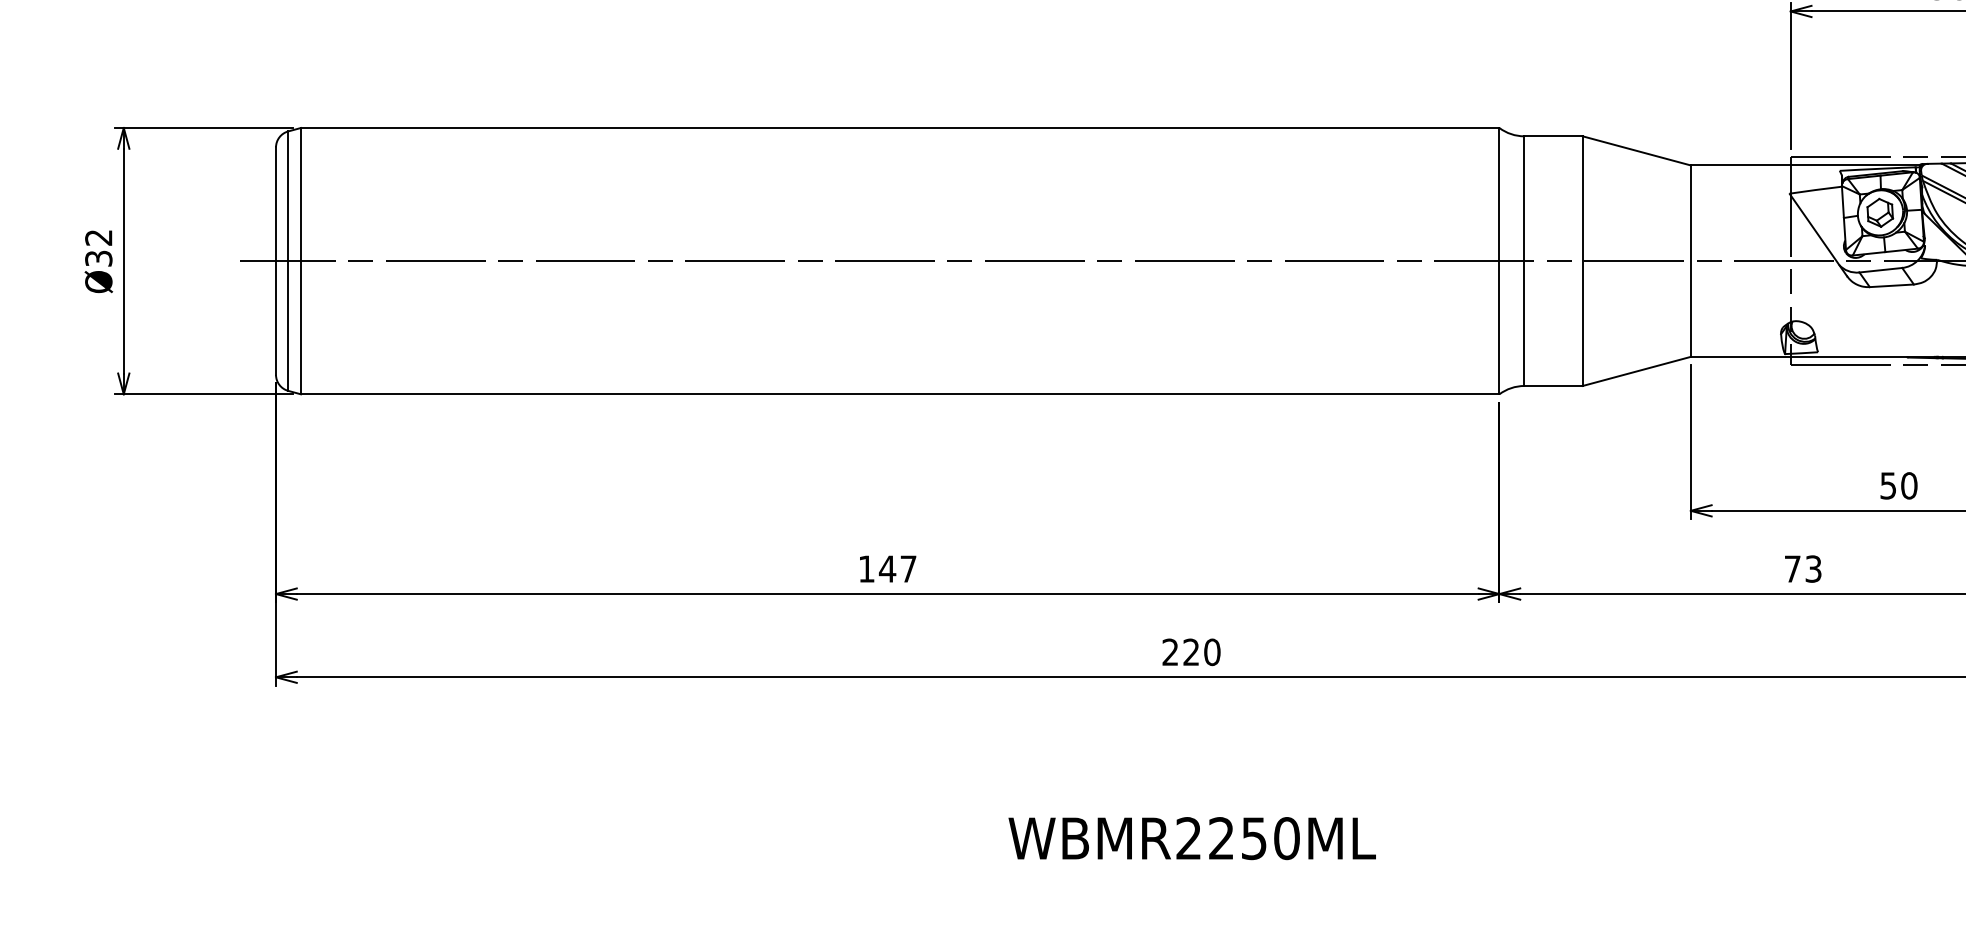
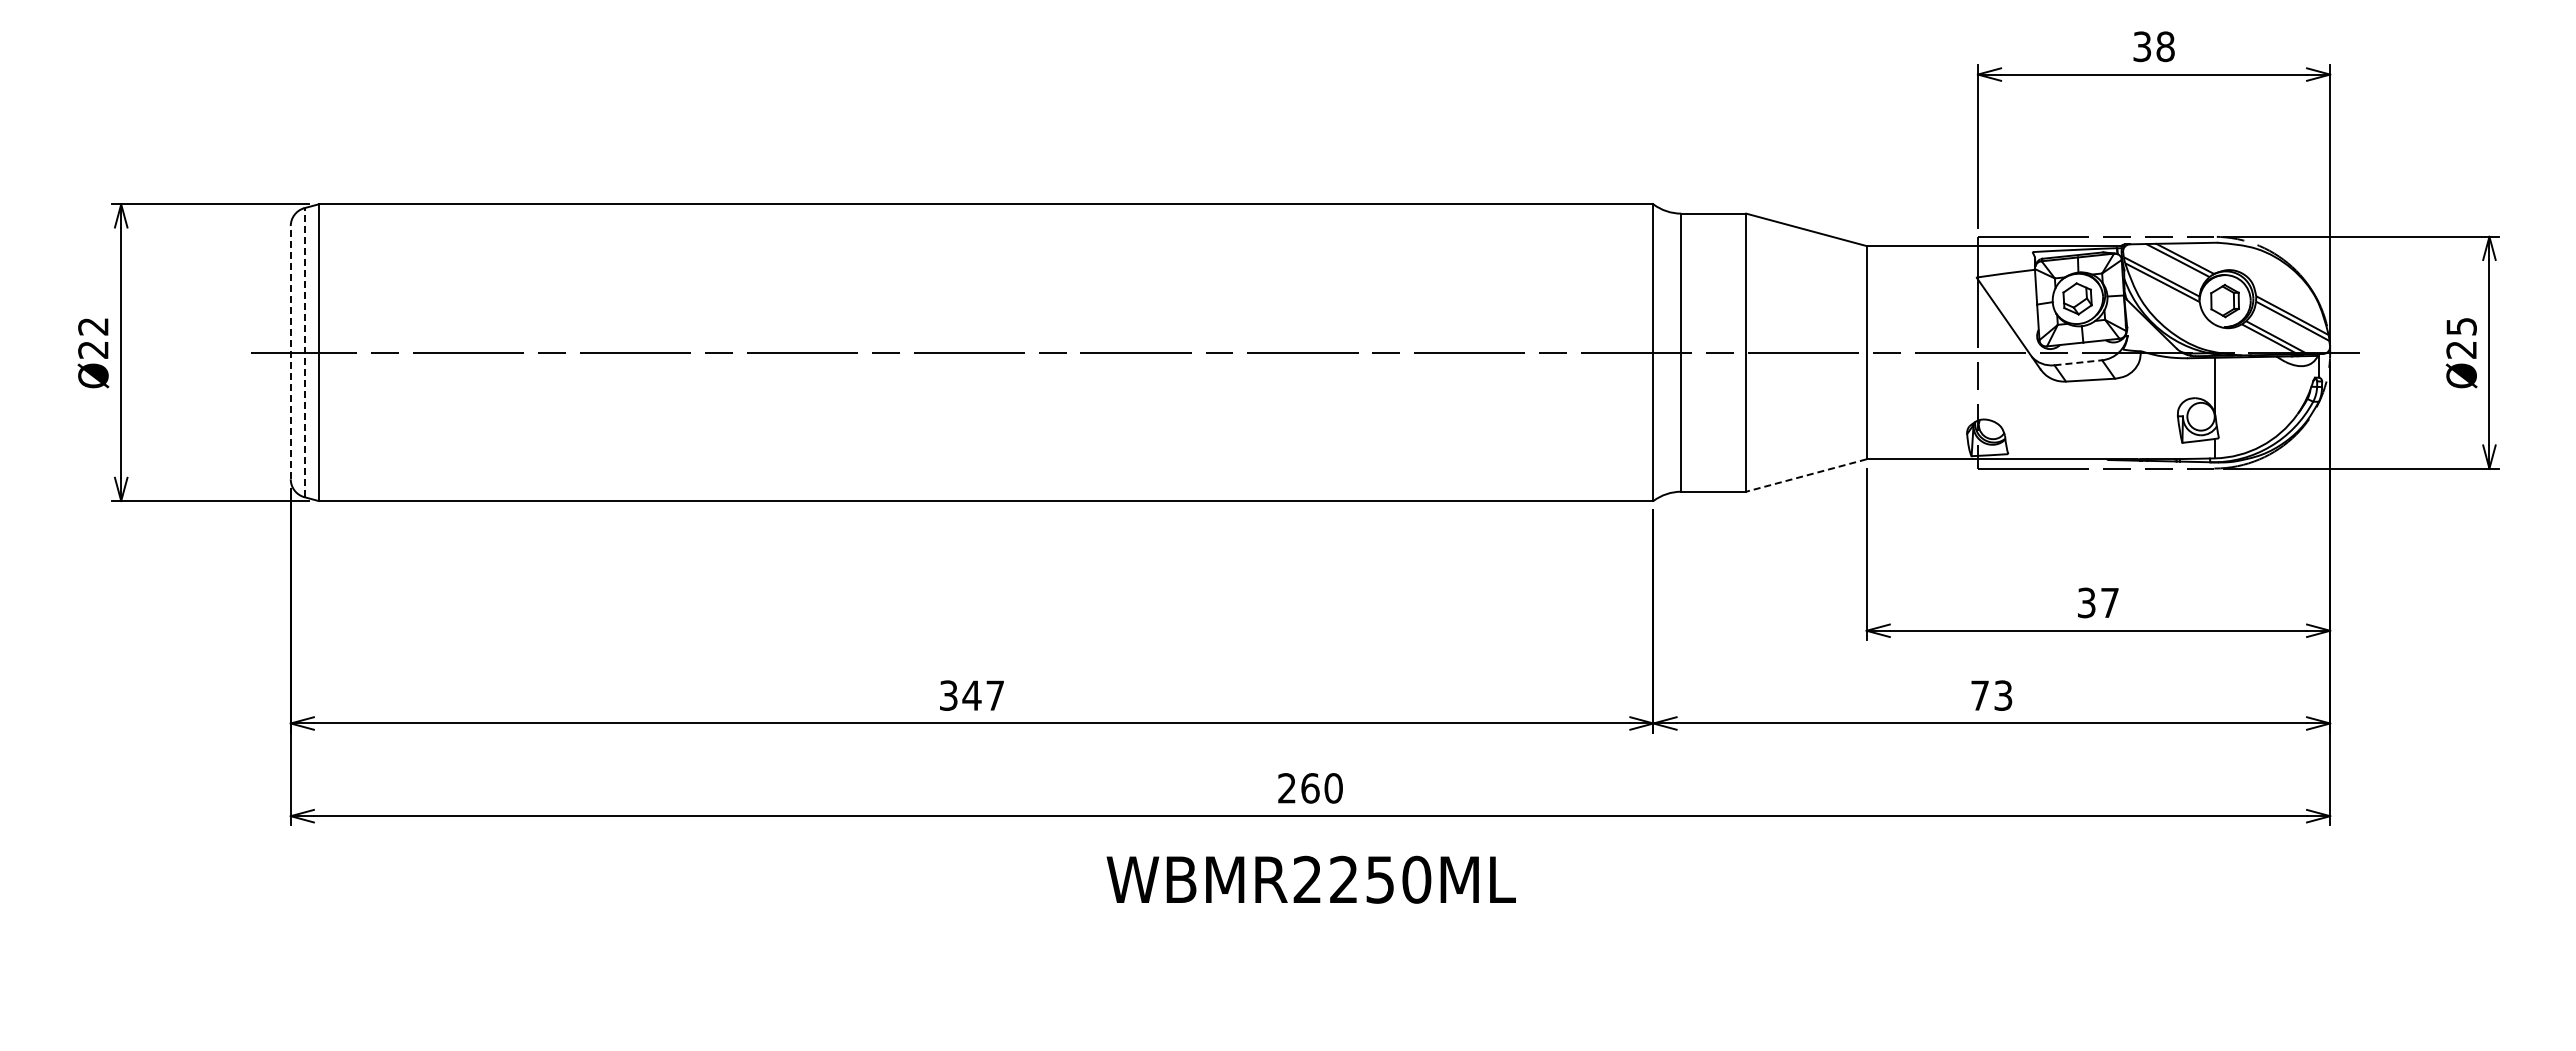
text: (98, 258) -> (93, 349), Ø32 -> Ø22
line: (275, 260) -> (290, 352), solid -> dashed
line: (288, 260) -> (304, 352), solid -> dashed
line: (1881, 269) -> (2078, 362), solid -> dashed
line: (1635, 371) -> (1805, 475), solid -> dashed
text: (1898, 485) -> (2098, 602), 50 -> 37
text: (866, 568) -> (948, 695), 147 -> 347
text: (1191, 652) -> (1310, 788), 220 -> 260
text: (1191, 838) -> (1310, 879), moved

